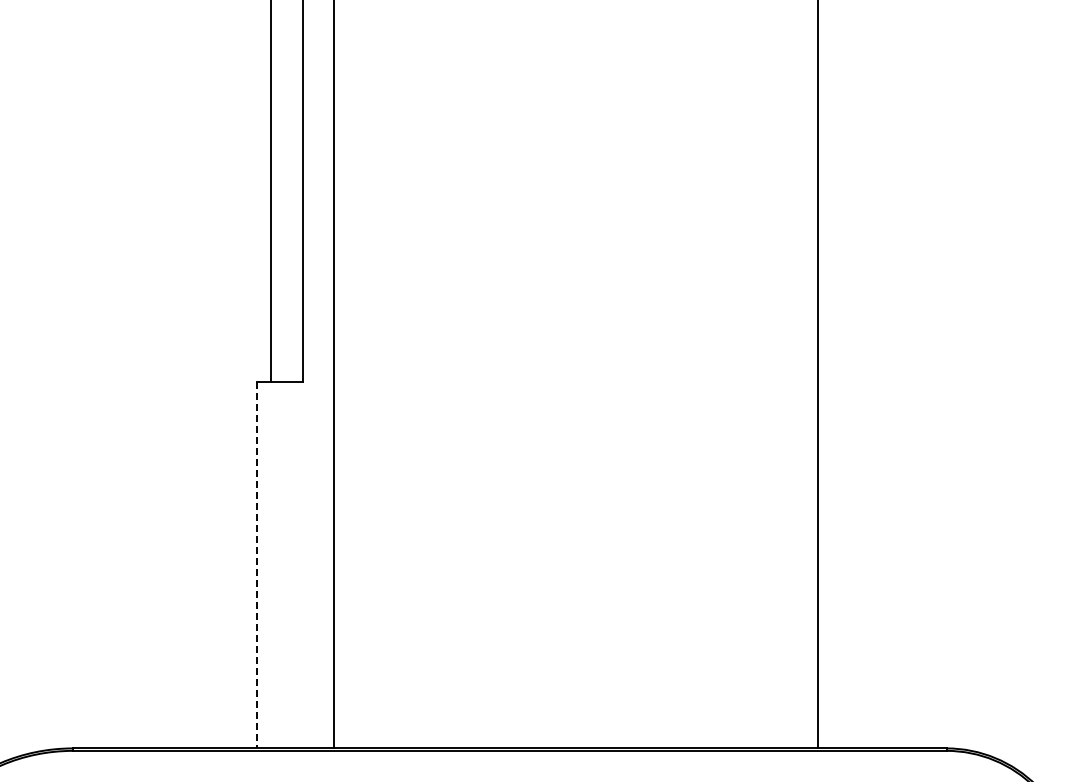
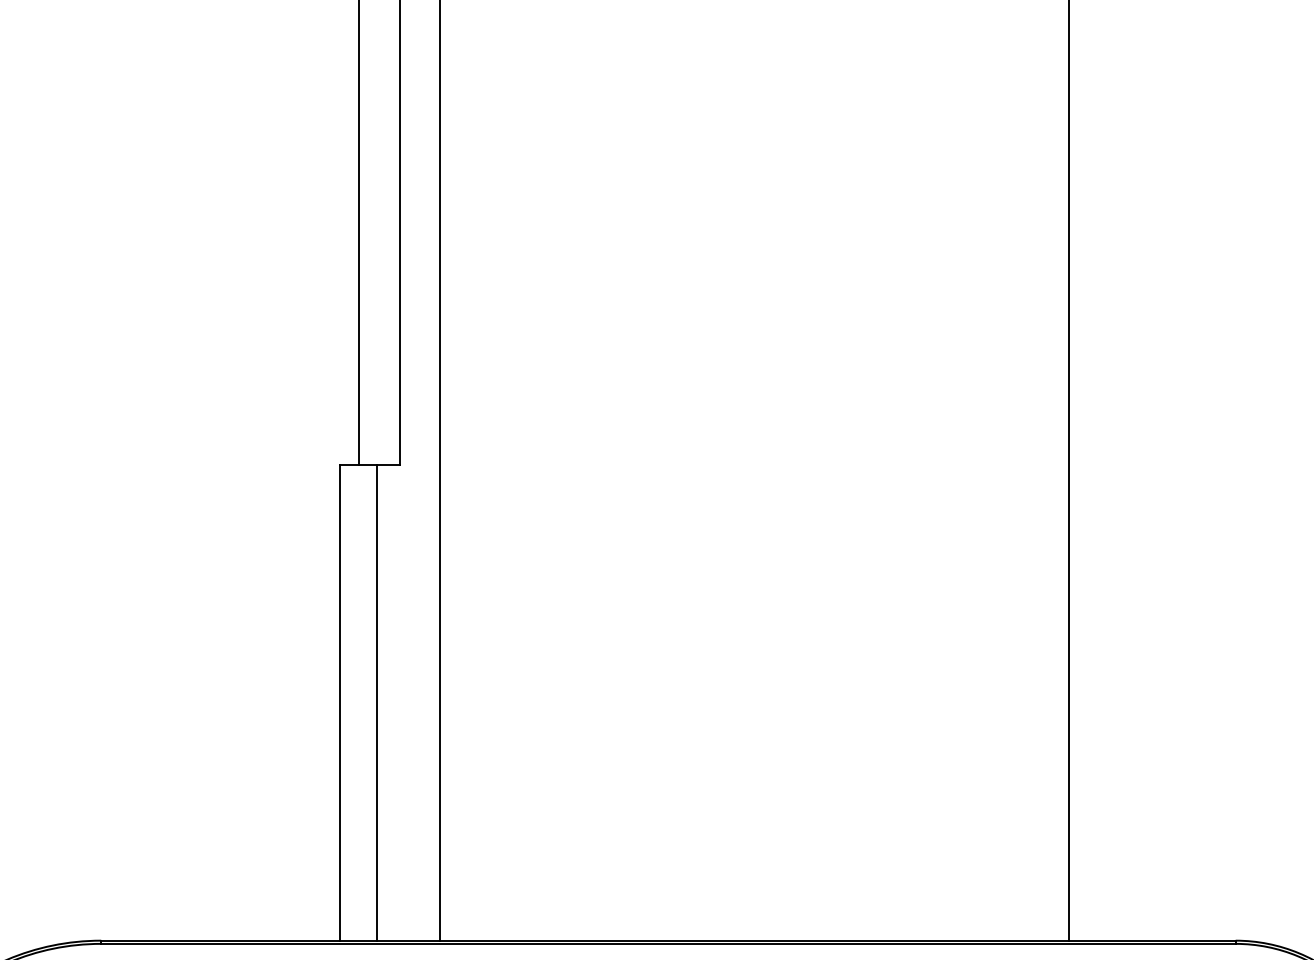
line: (256, 565) -> (339, 703), dashed -> solid
line: (285, 565) -> (377, 703), added

